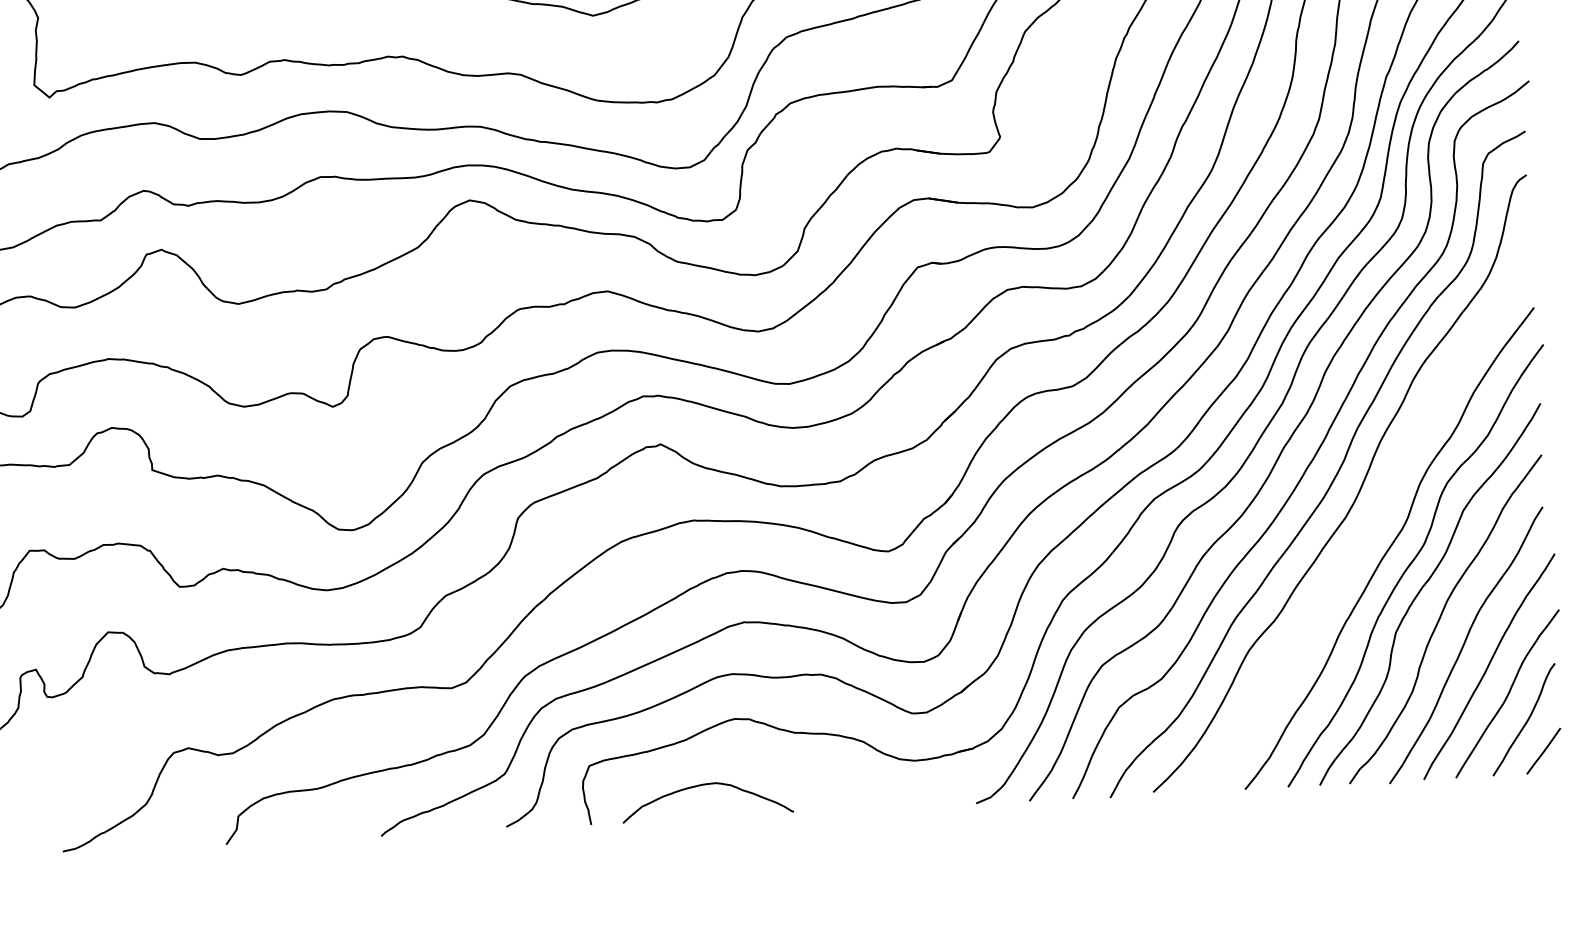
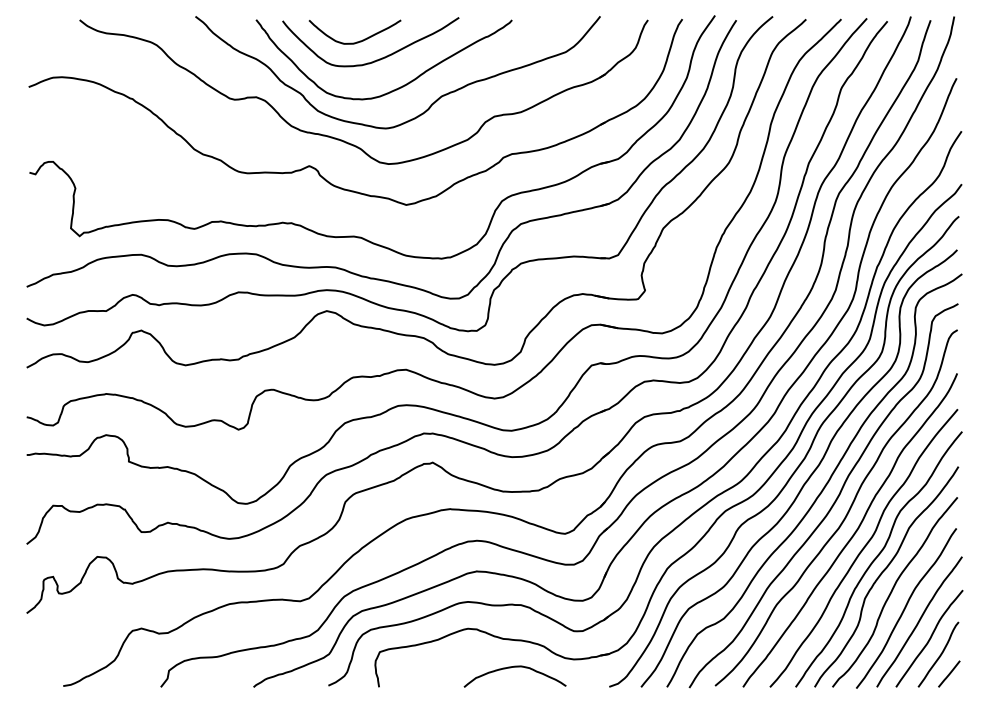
curve: (1370, 524) -> (853, 533), added
curve: (698, 787) -> (510, 668), moved

